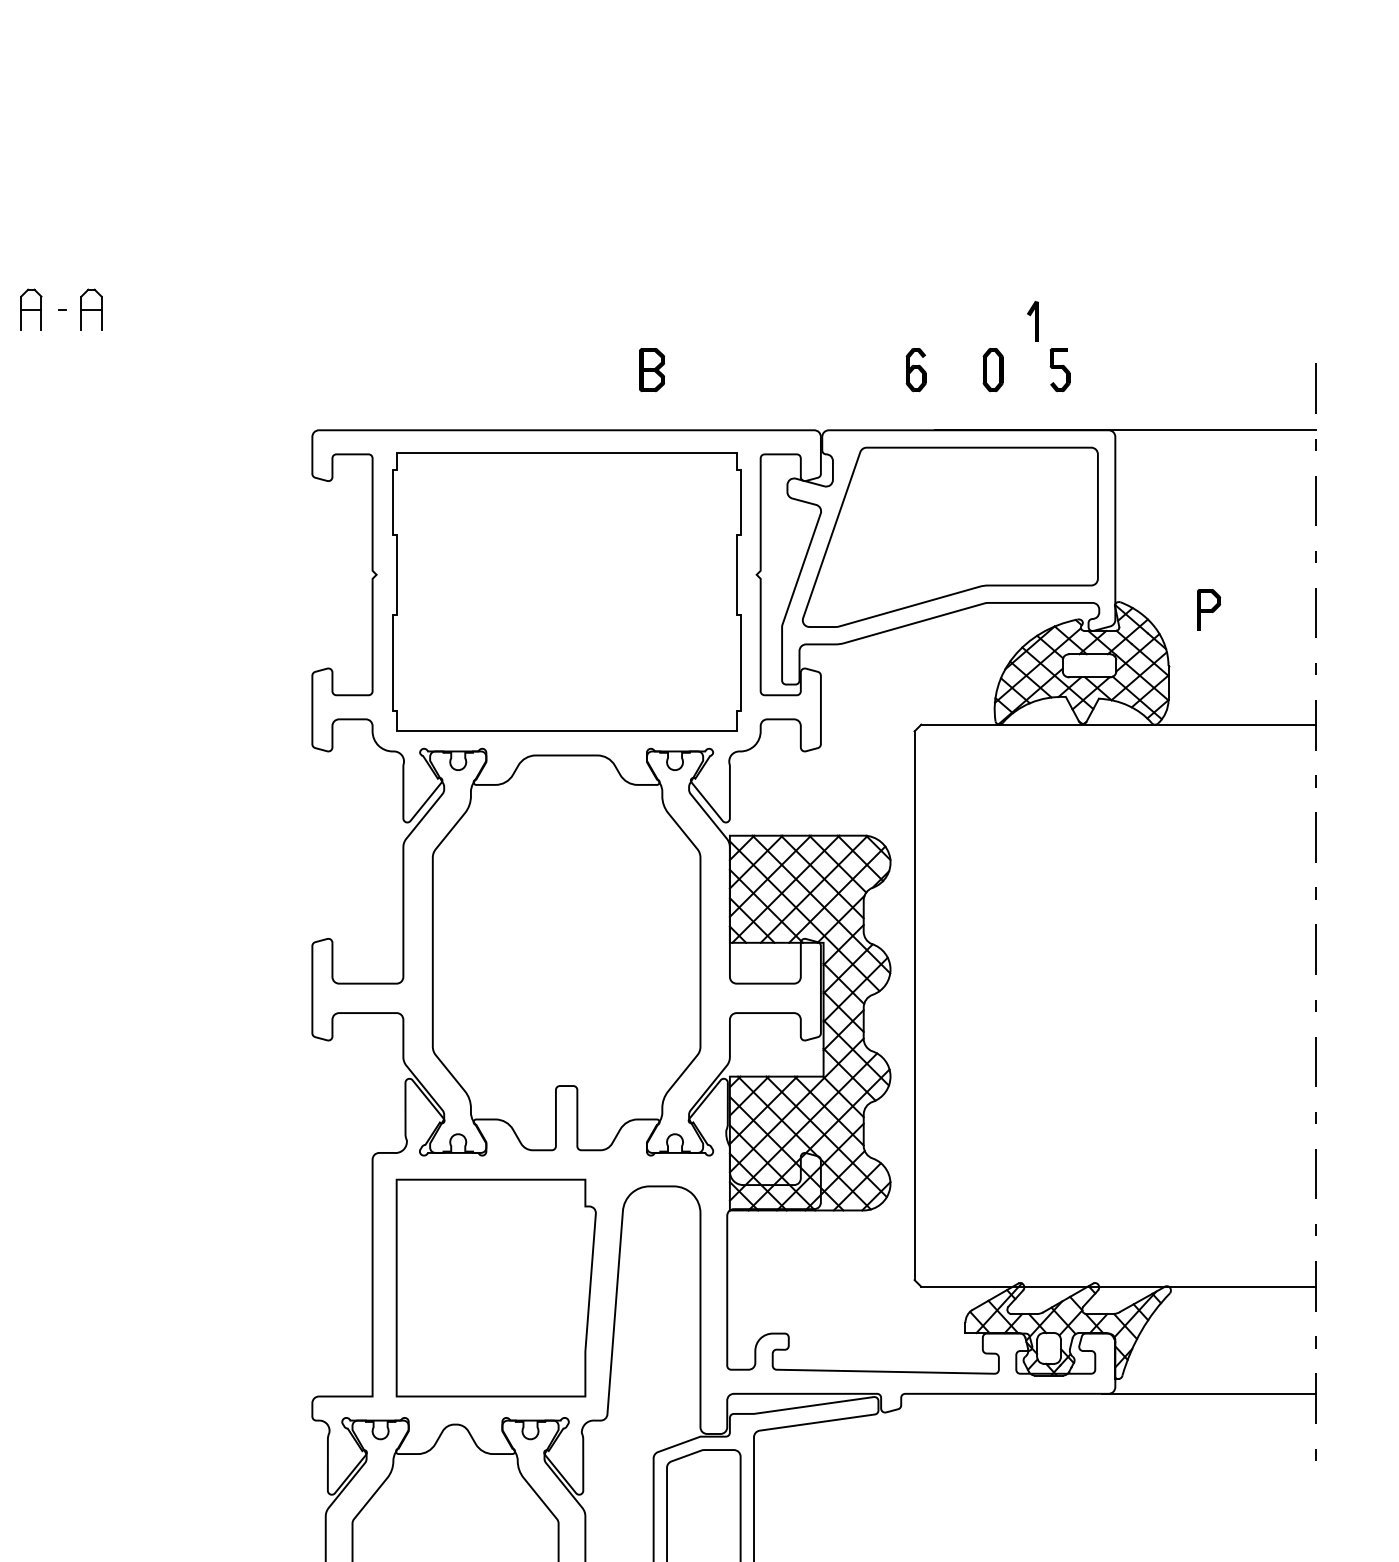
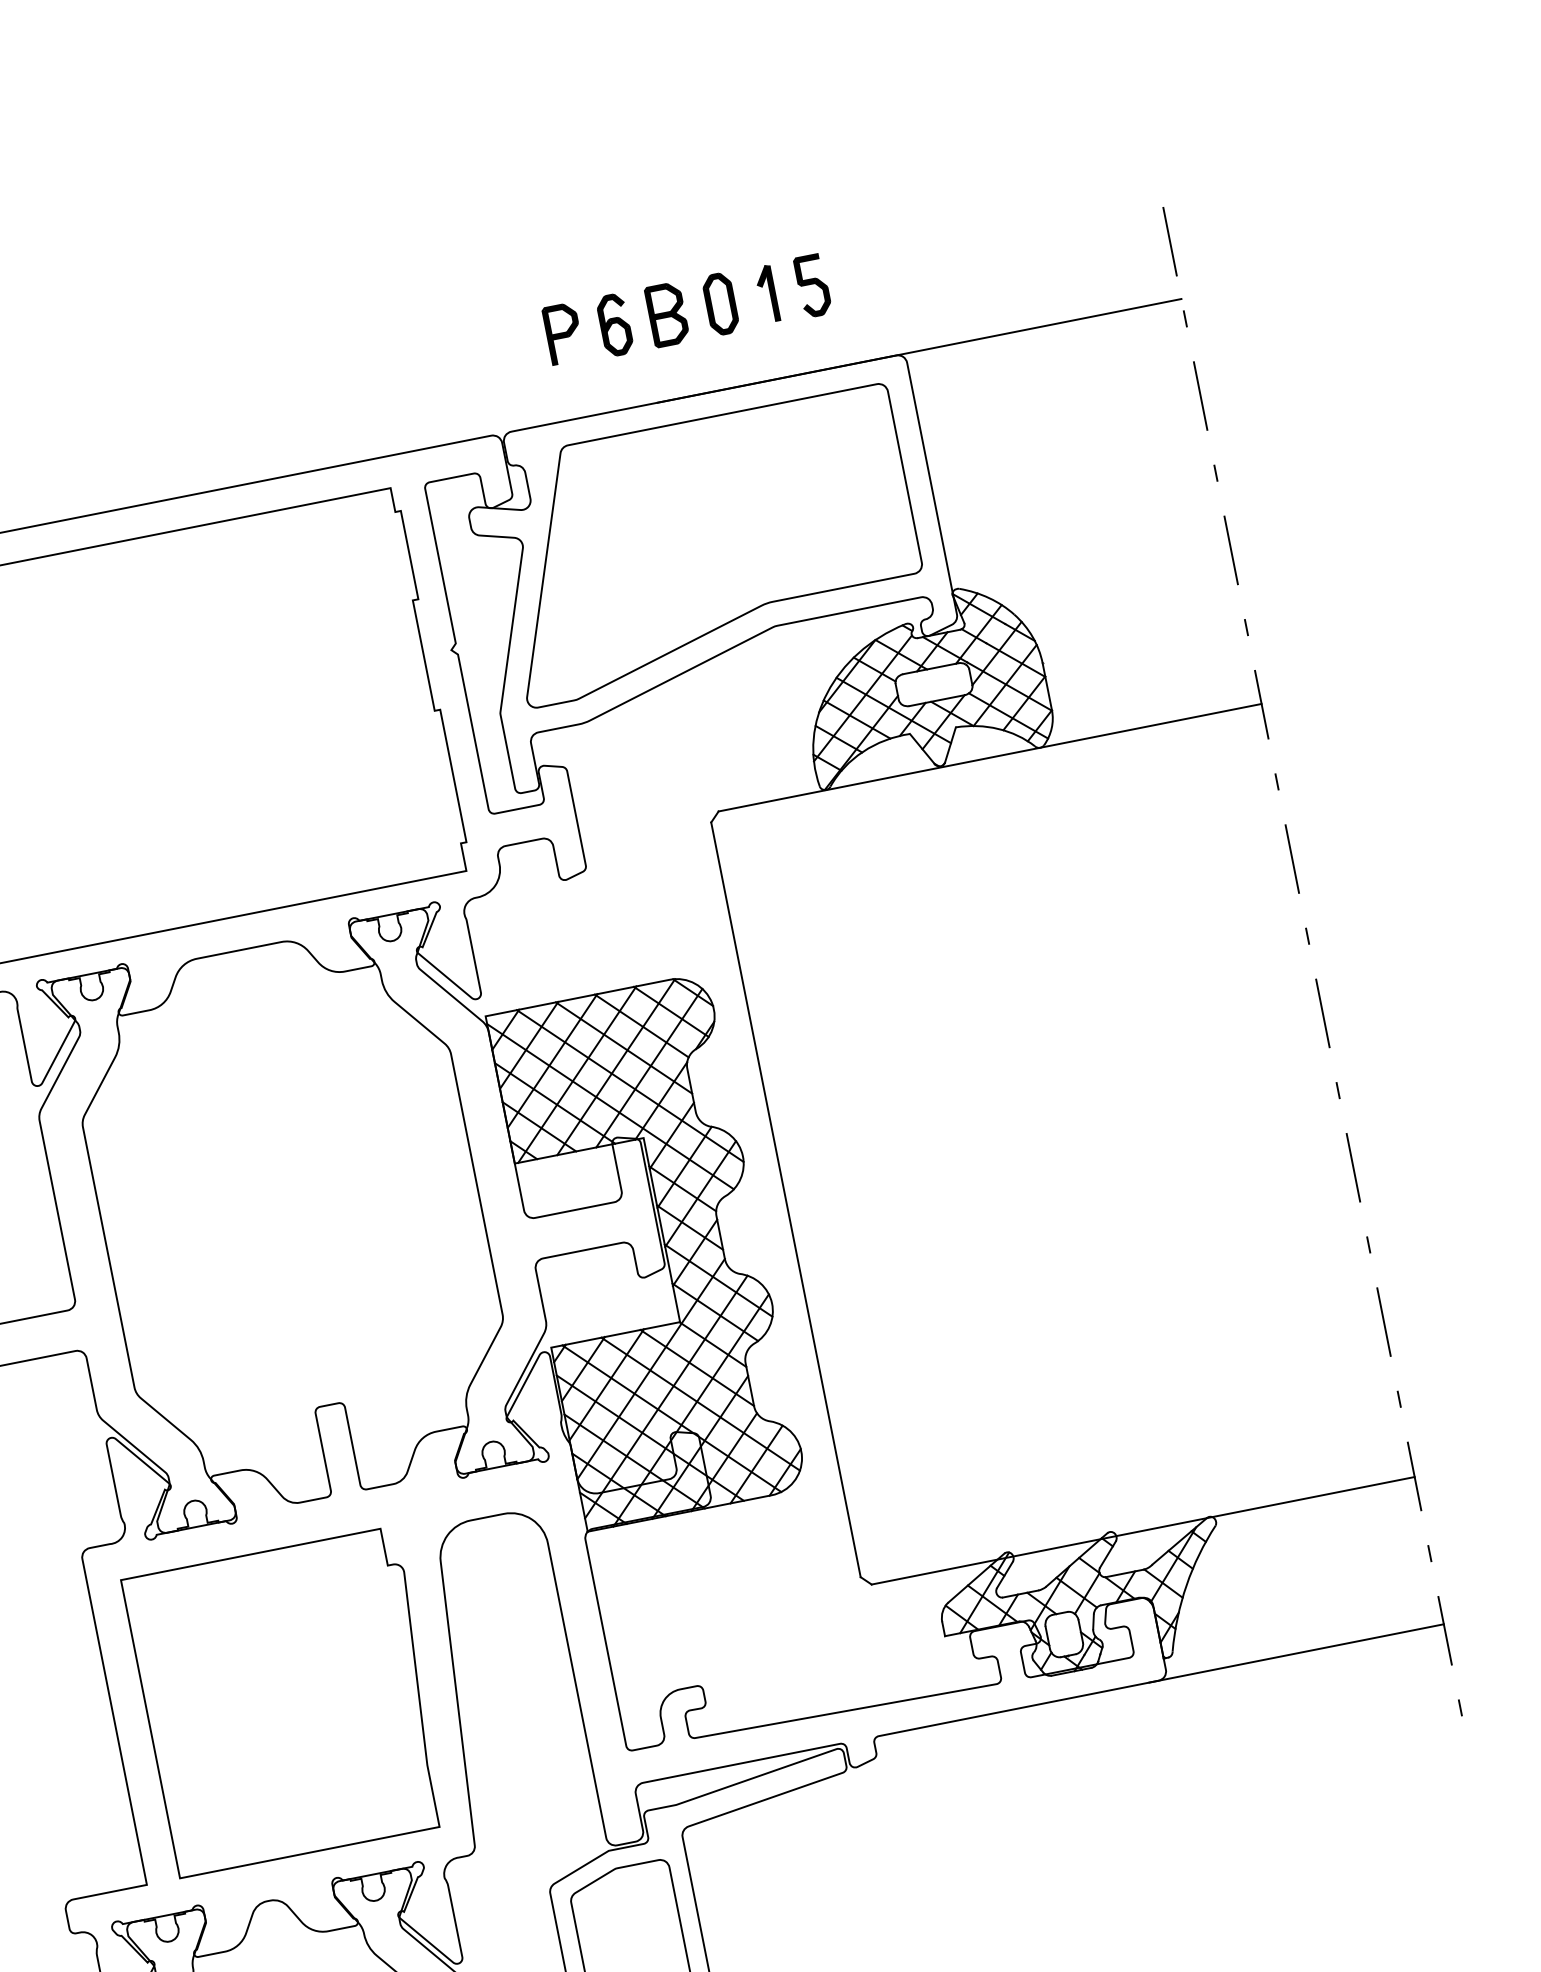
part: (1032, 320) -> (766, 292), moved
part: (651, 370) -> (666, 315), moved
part: (1209, 609) -> (564, 332), moved

